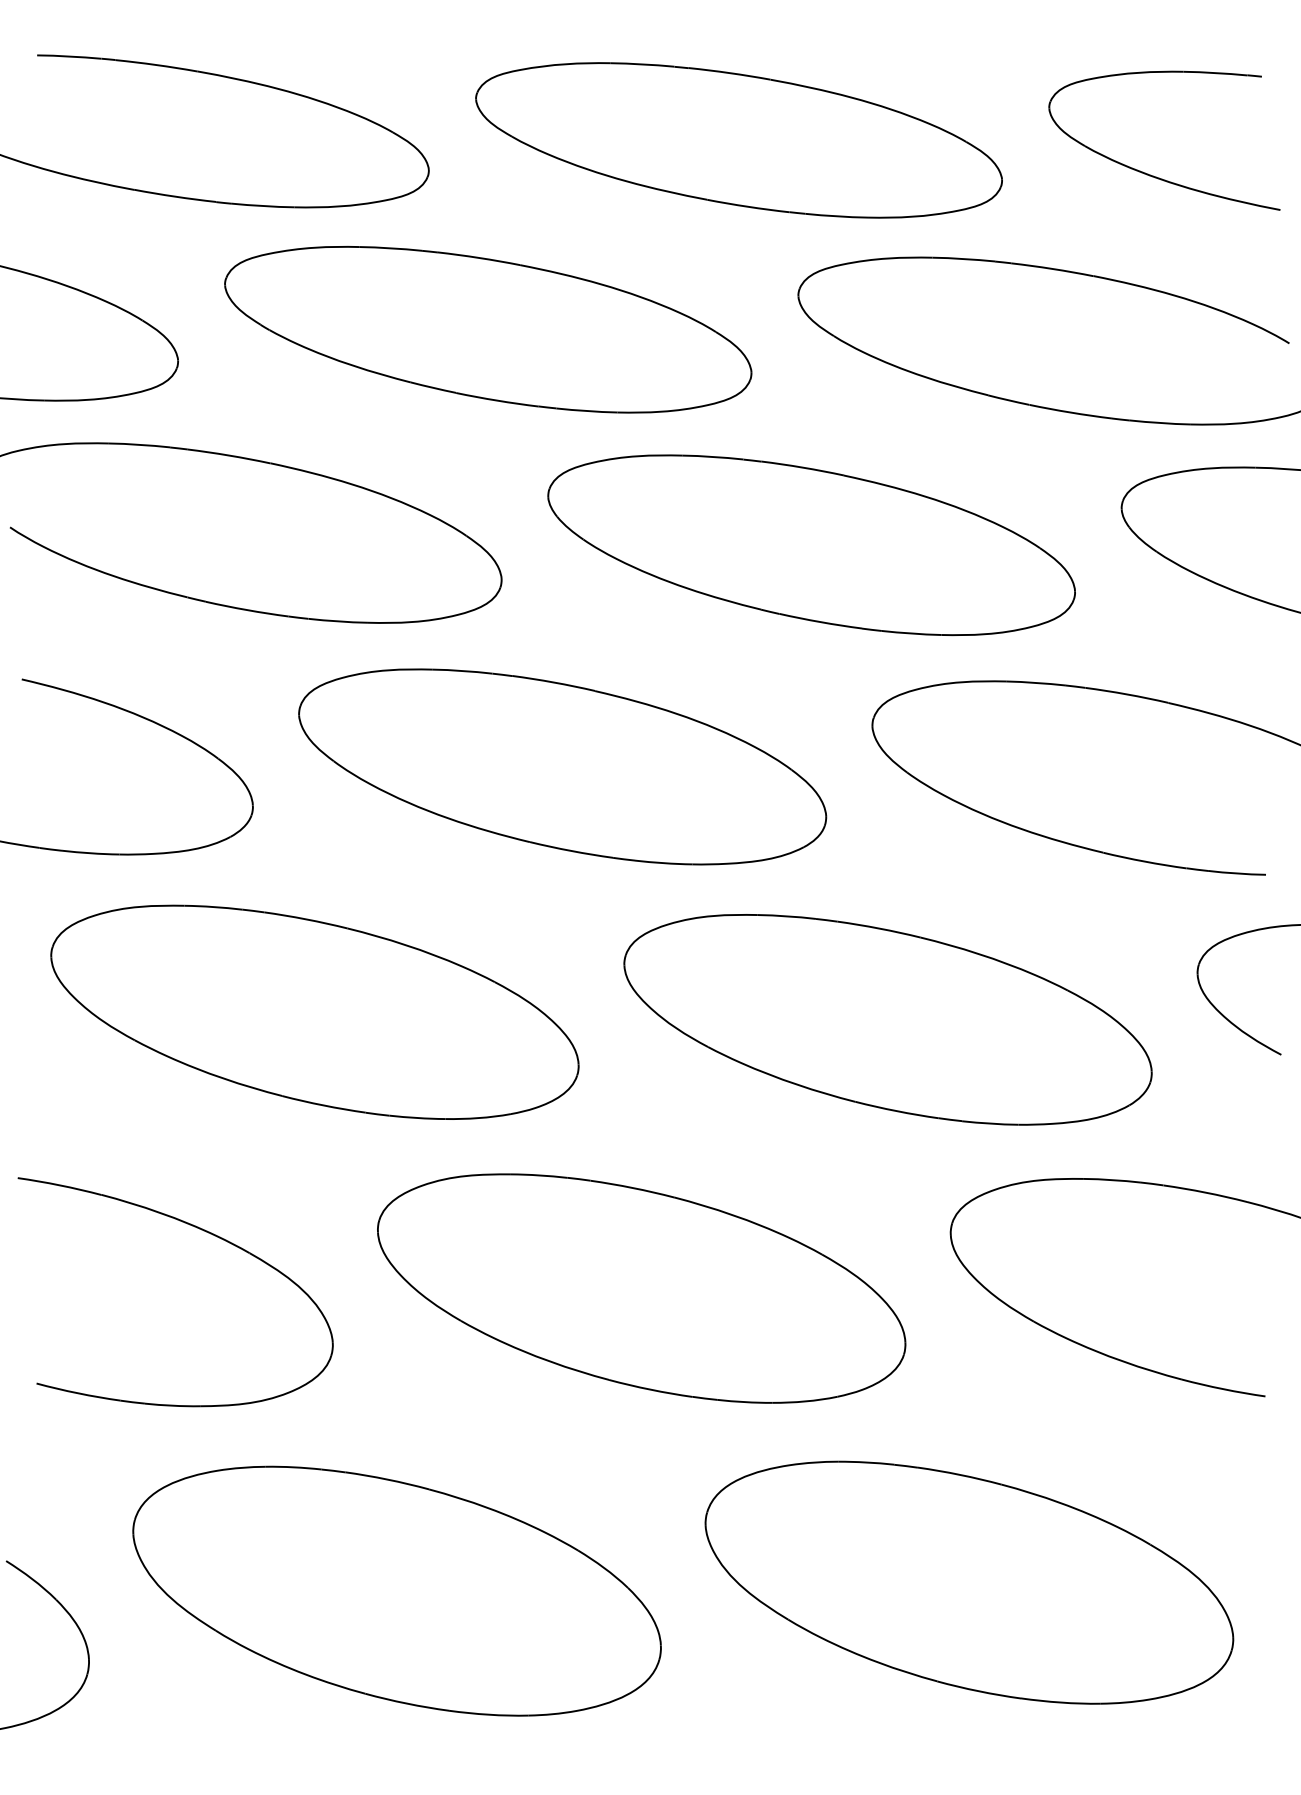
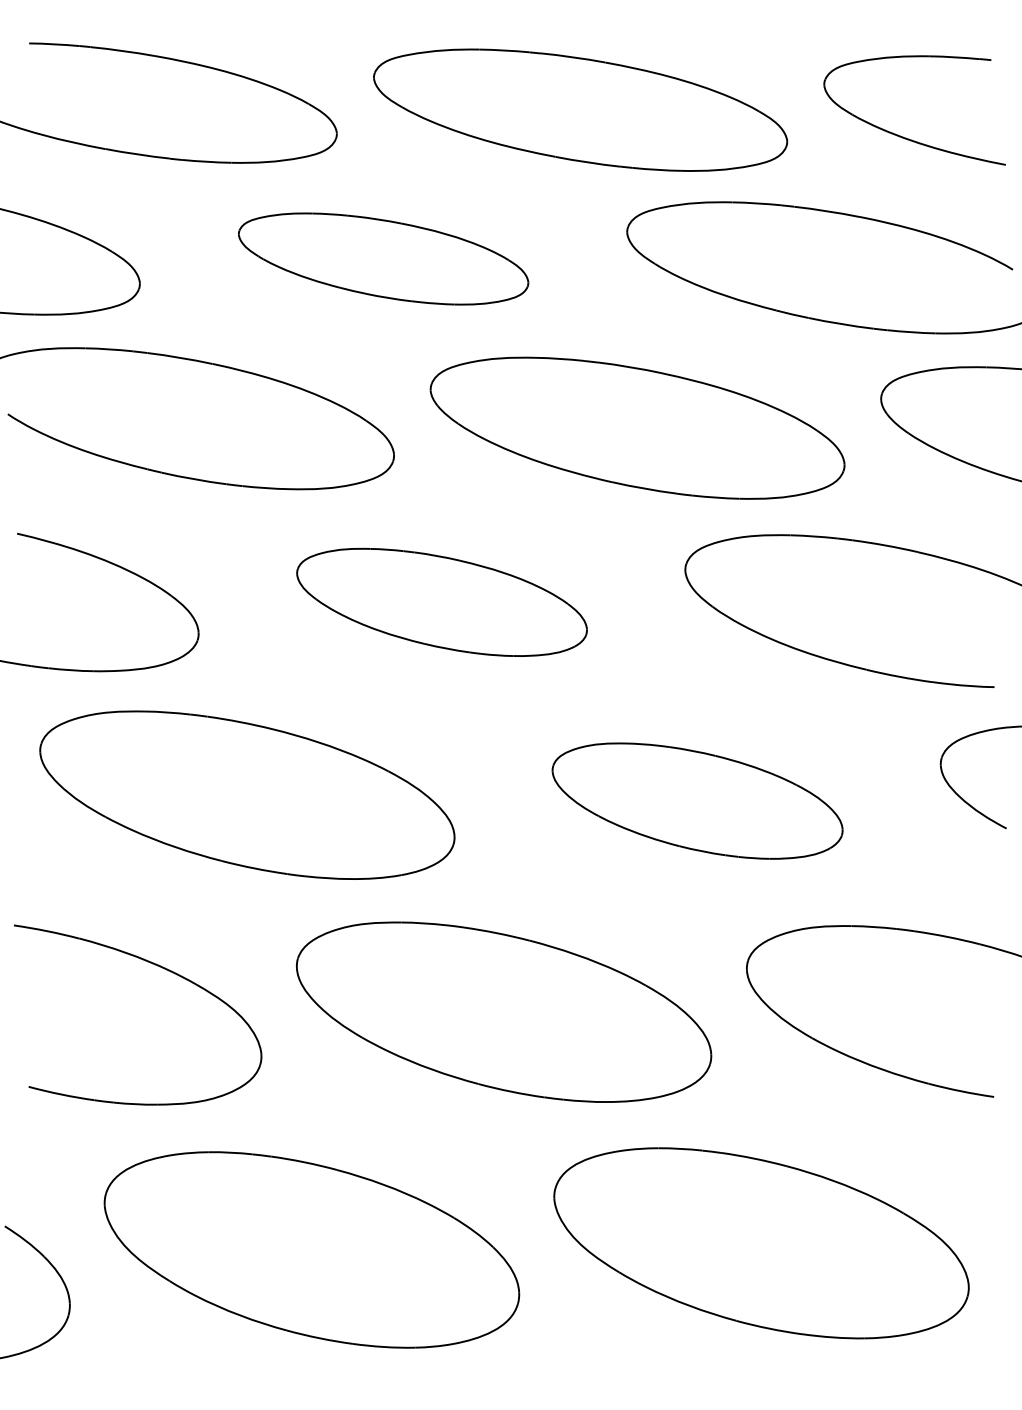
part: (488, 329) -> (383, 258), size x0.7
part: (562, 766) -> (441, 602), size x0.7
part: (887, 1019) -> (697, 800), size x0.7

